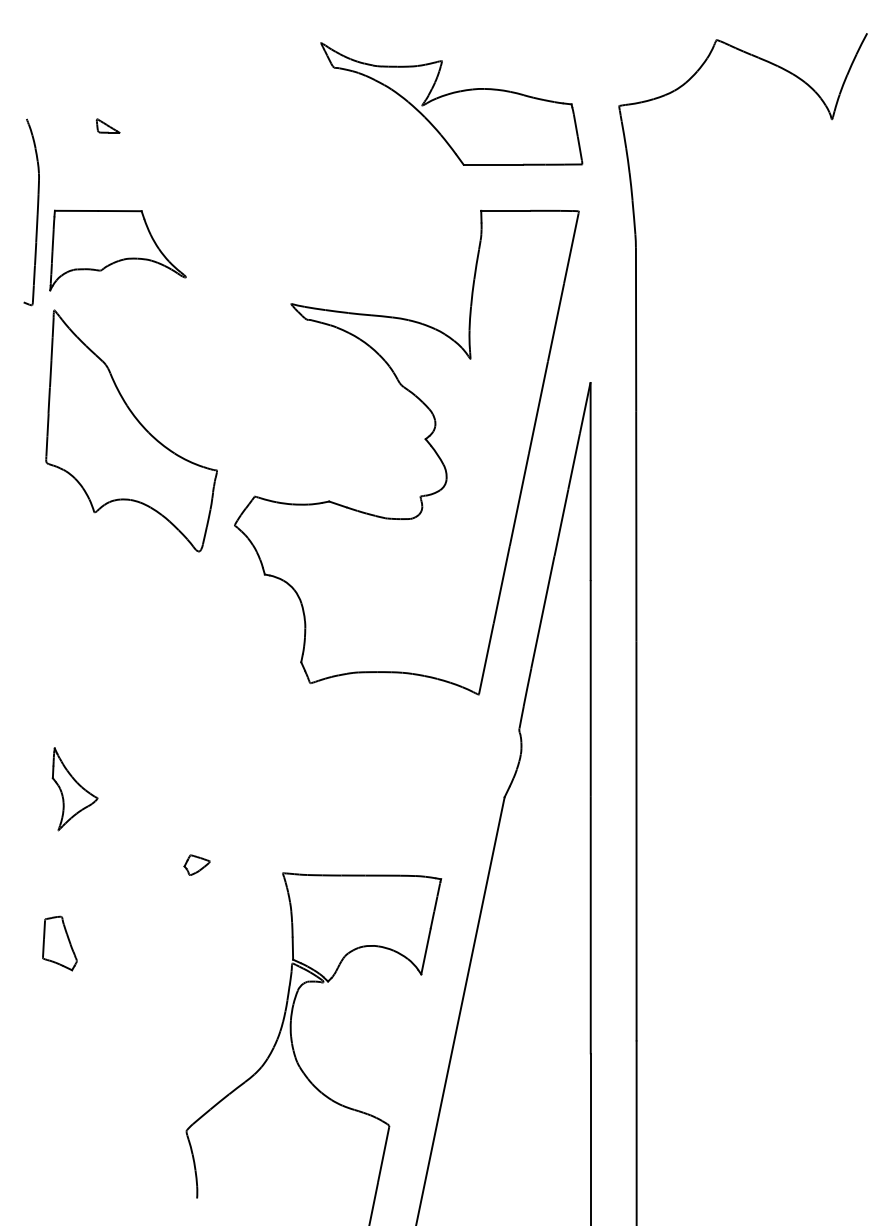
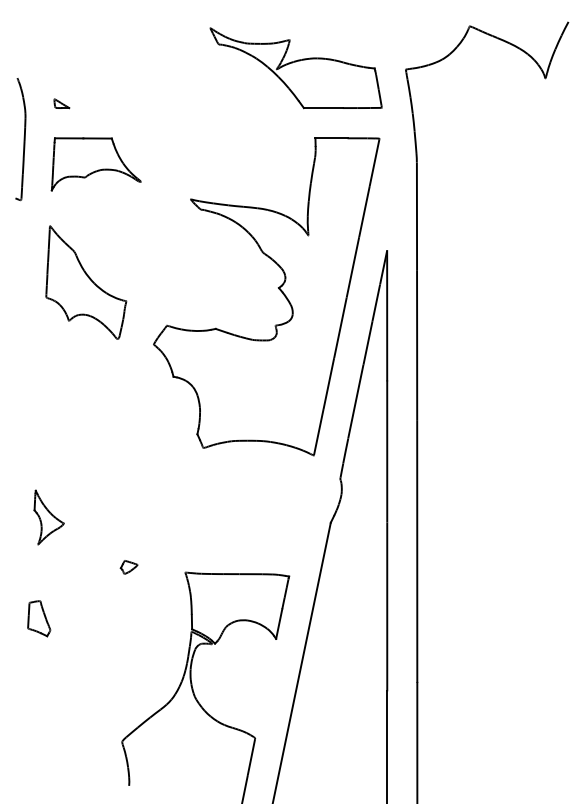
part: (107, 125) -> (61, 103), moved
part: (116, 250) -> (95, 164), moved
part: (132, 430) -> (86, 282), size x0.71

